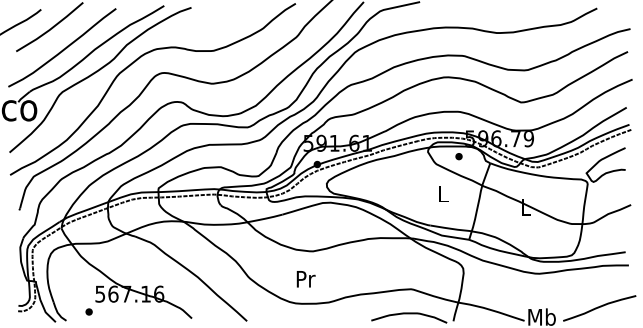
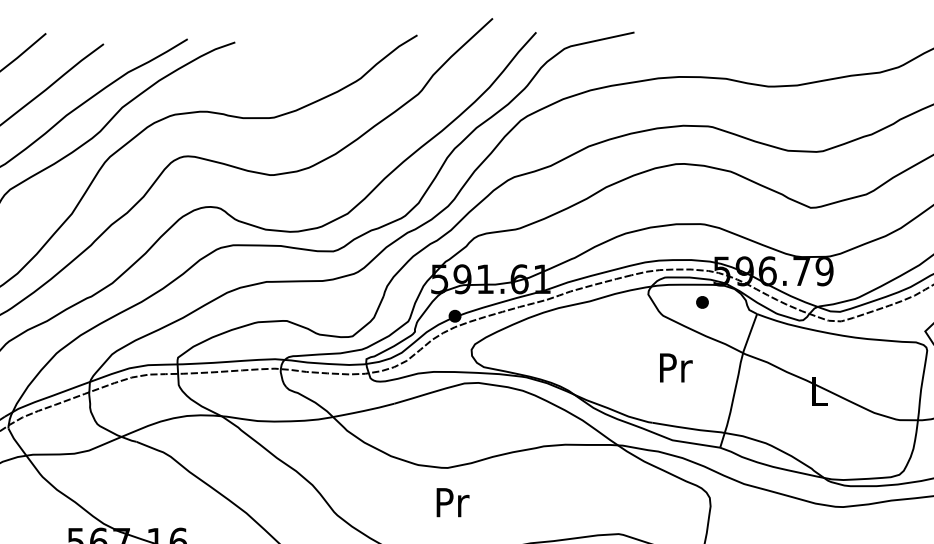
text: (443, 193) -> (675, 366), L -> Pr
text: (305, 279) -> (451, 503), moved

